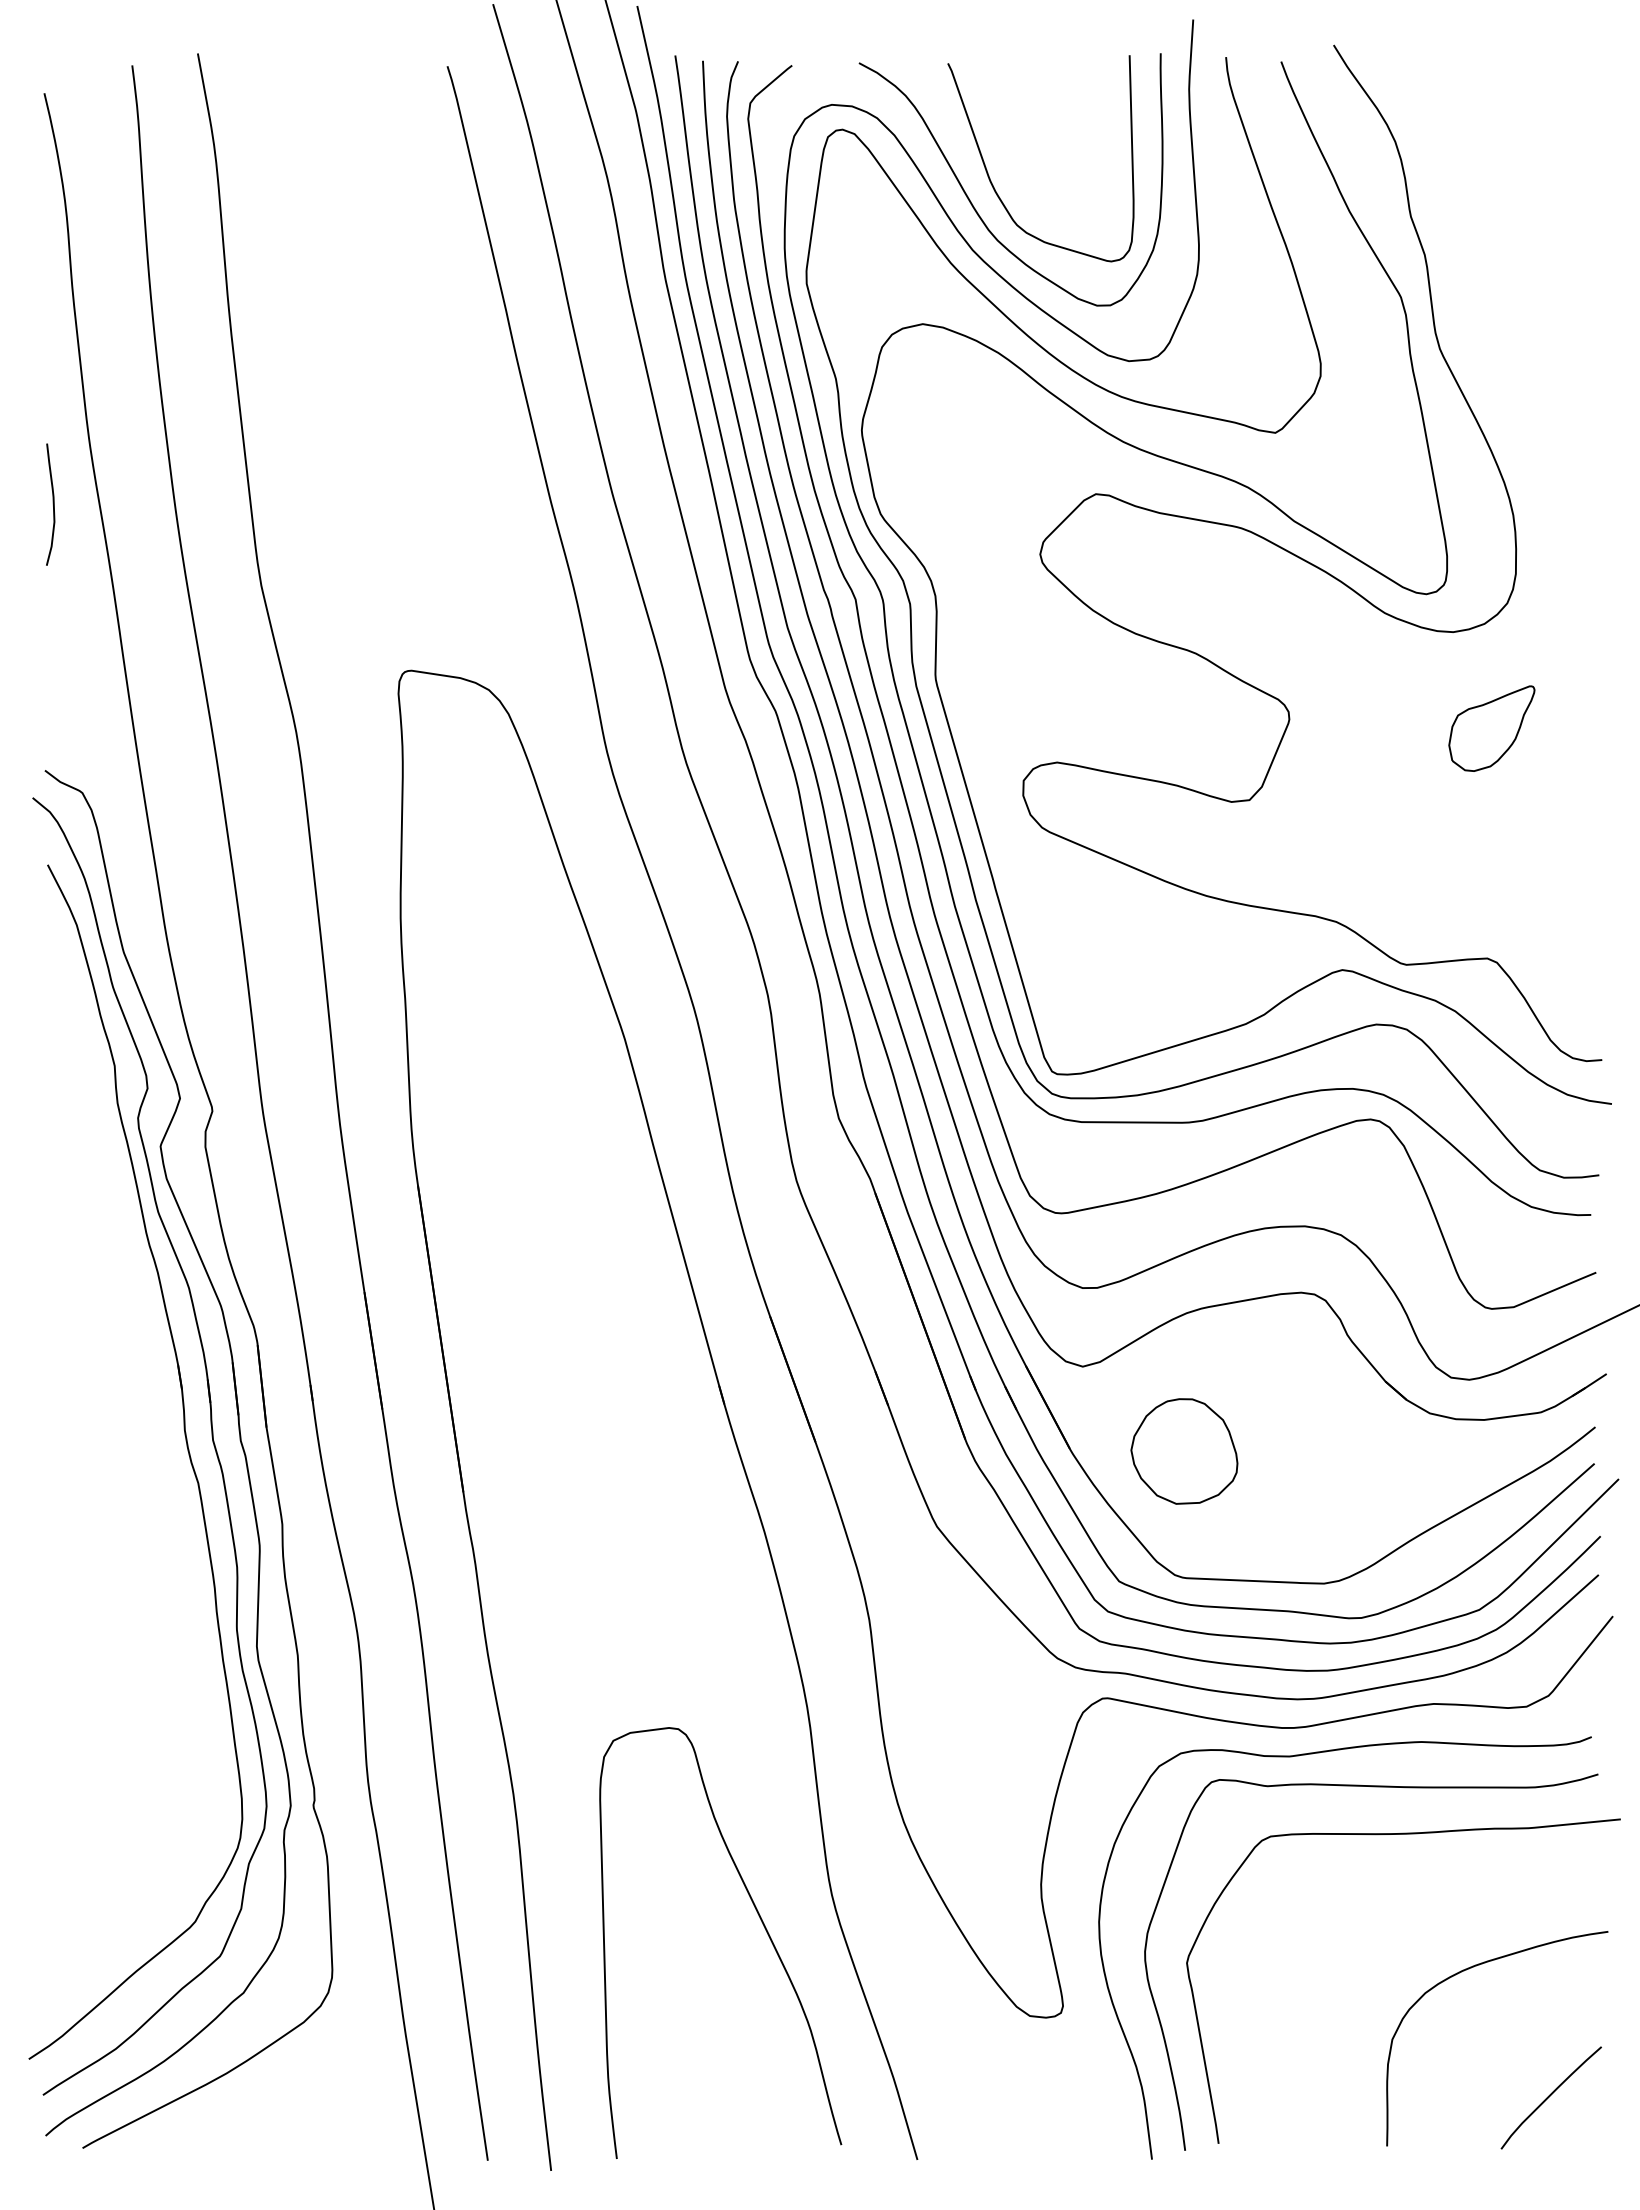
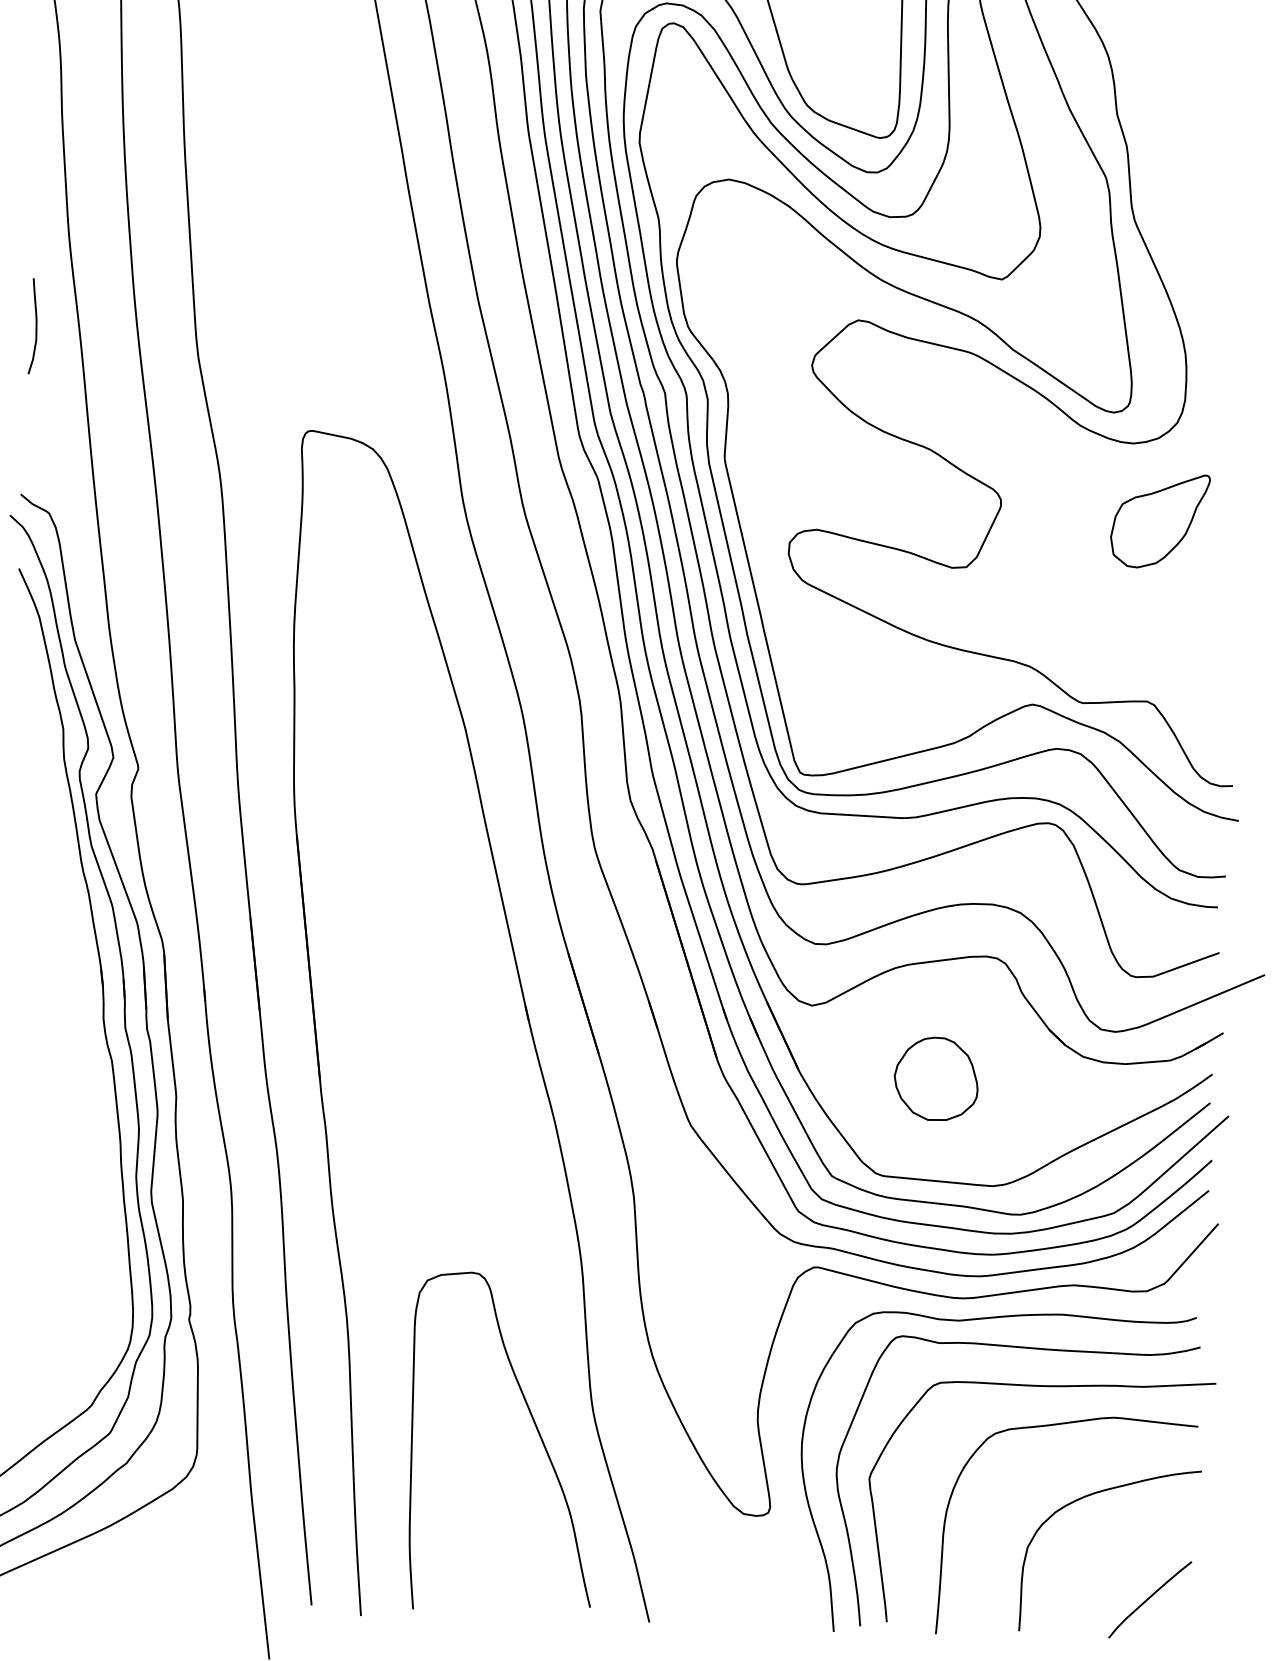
curve: (52, 504) -> (35, 326), moved
part: (1491, 728) -> (1159, 520), size x1.43
part: (1184, 1451) -> (936, 1079), moved
curve: (1416, 1883) -> (1053, 1425), added

